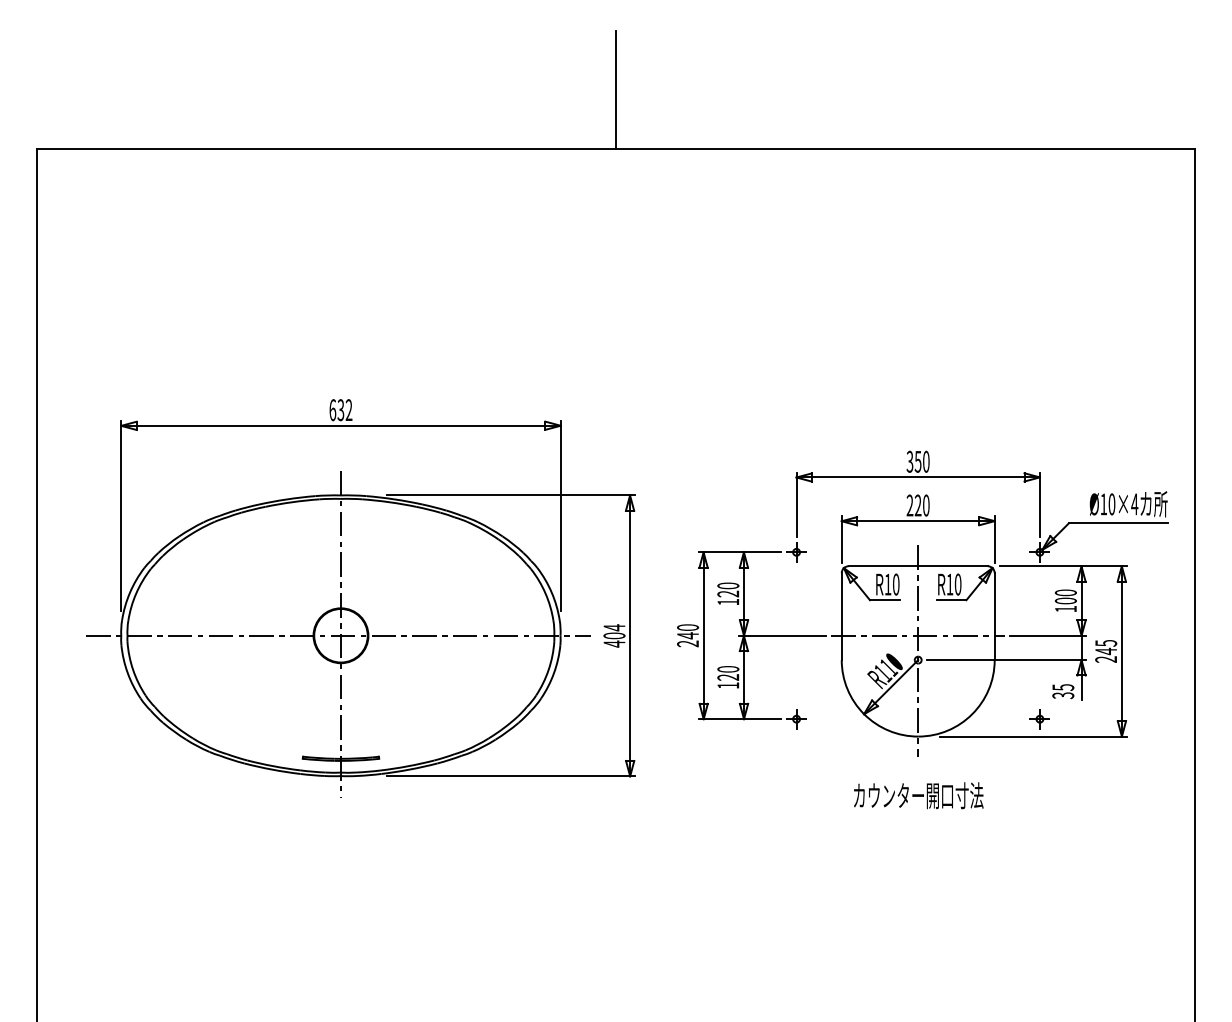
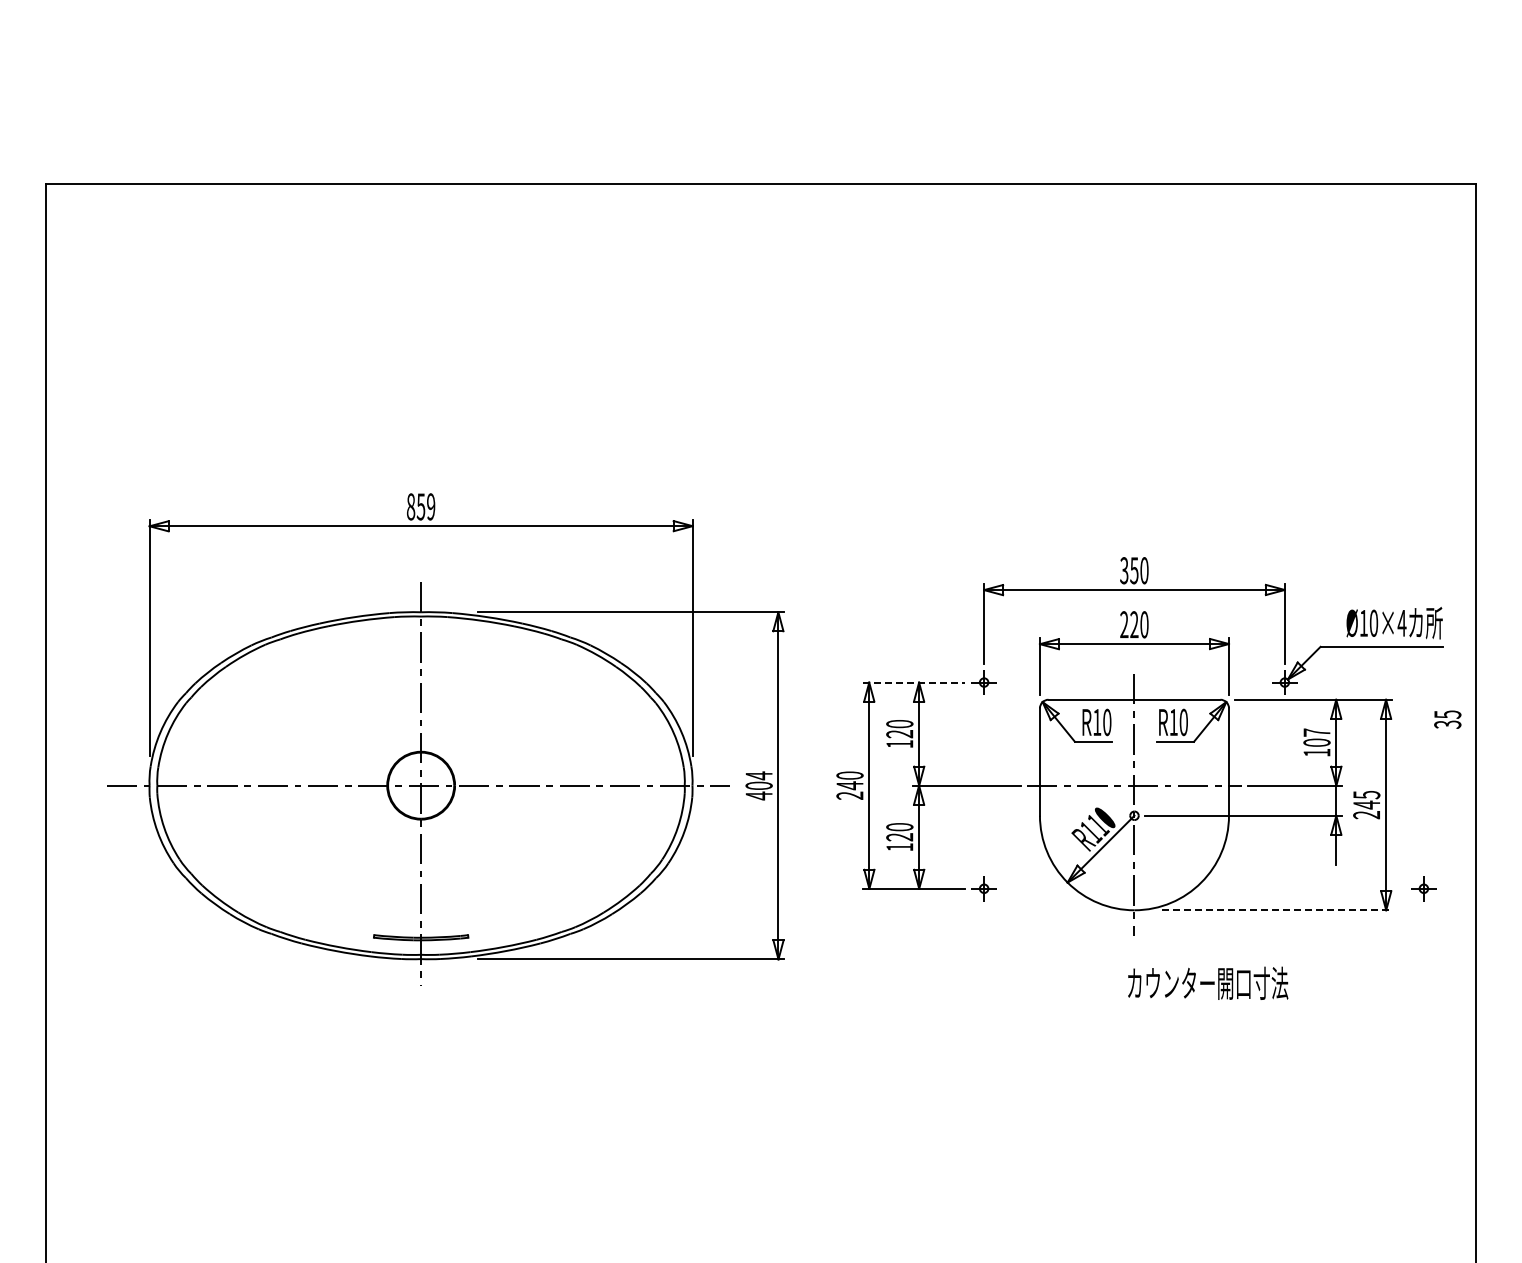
line: (615, 90) -> (760, 111), removed
text: (341, 409) -> (421, 506), 632 -> 859
line: (740, 552) -> (914, 682), solid -> dashed
text: (1065, 592) -> (1316, 732), 100 -> 107
text: (1063, 691) -> (1447, 719), moved
part: (1039, 718) -> (1423, 888), moved
line: (1033, 736) -> (1277, 910), solid -> dashed
text: (919, 795) -> (1208, 982), moved

